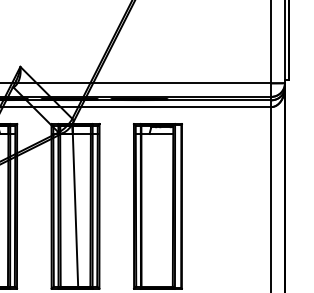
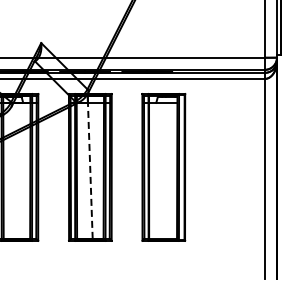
line: (75, 206) -> (90, 167), solid -> dashed

